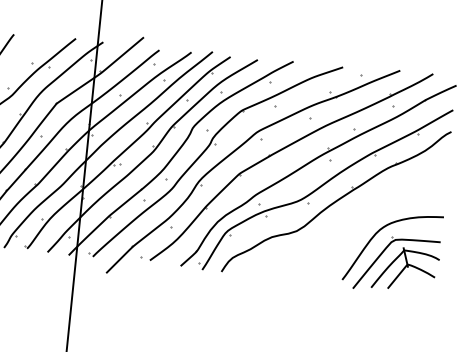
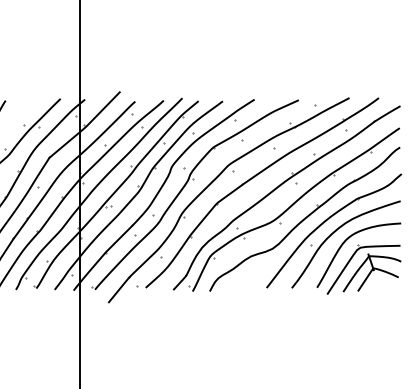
part: (368, 217) -> (334, 230), added

